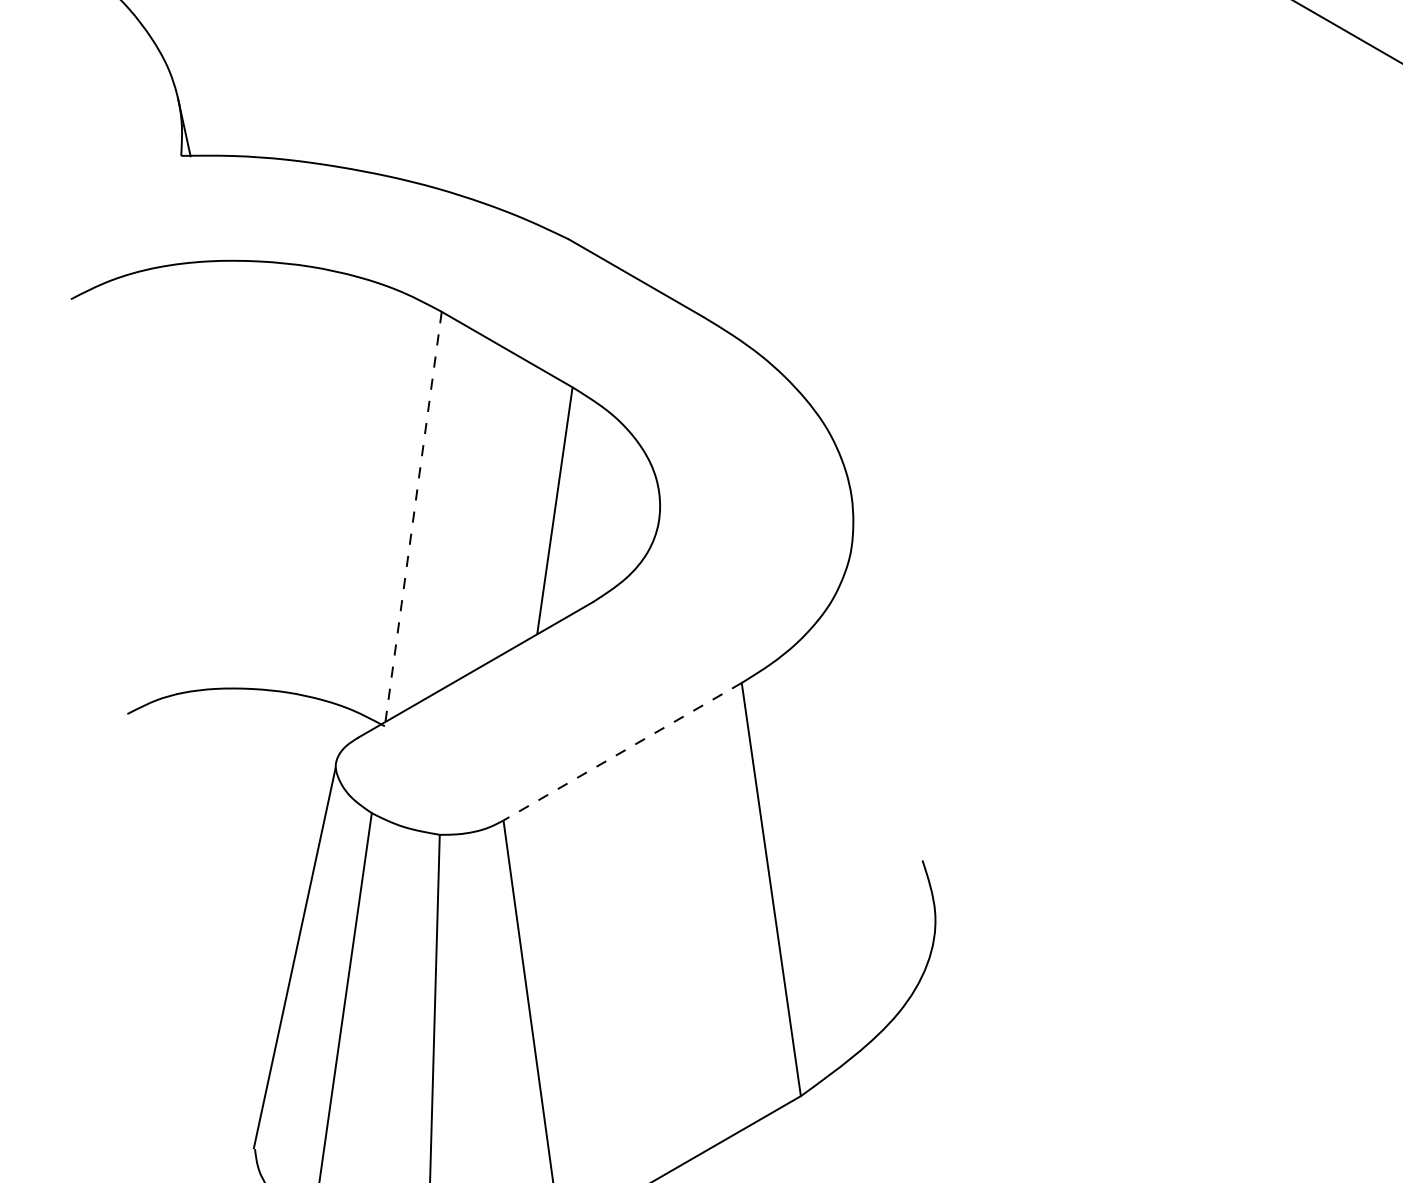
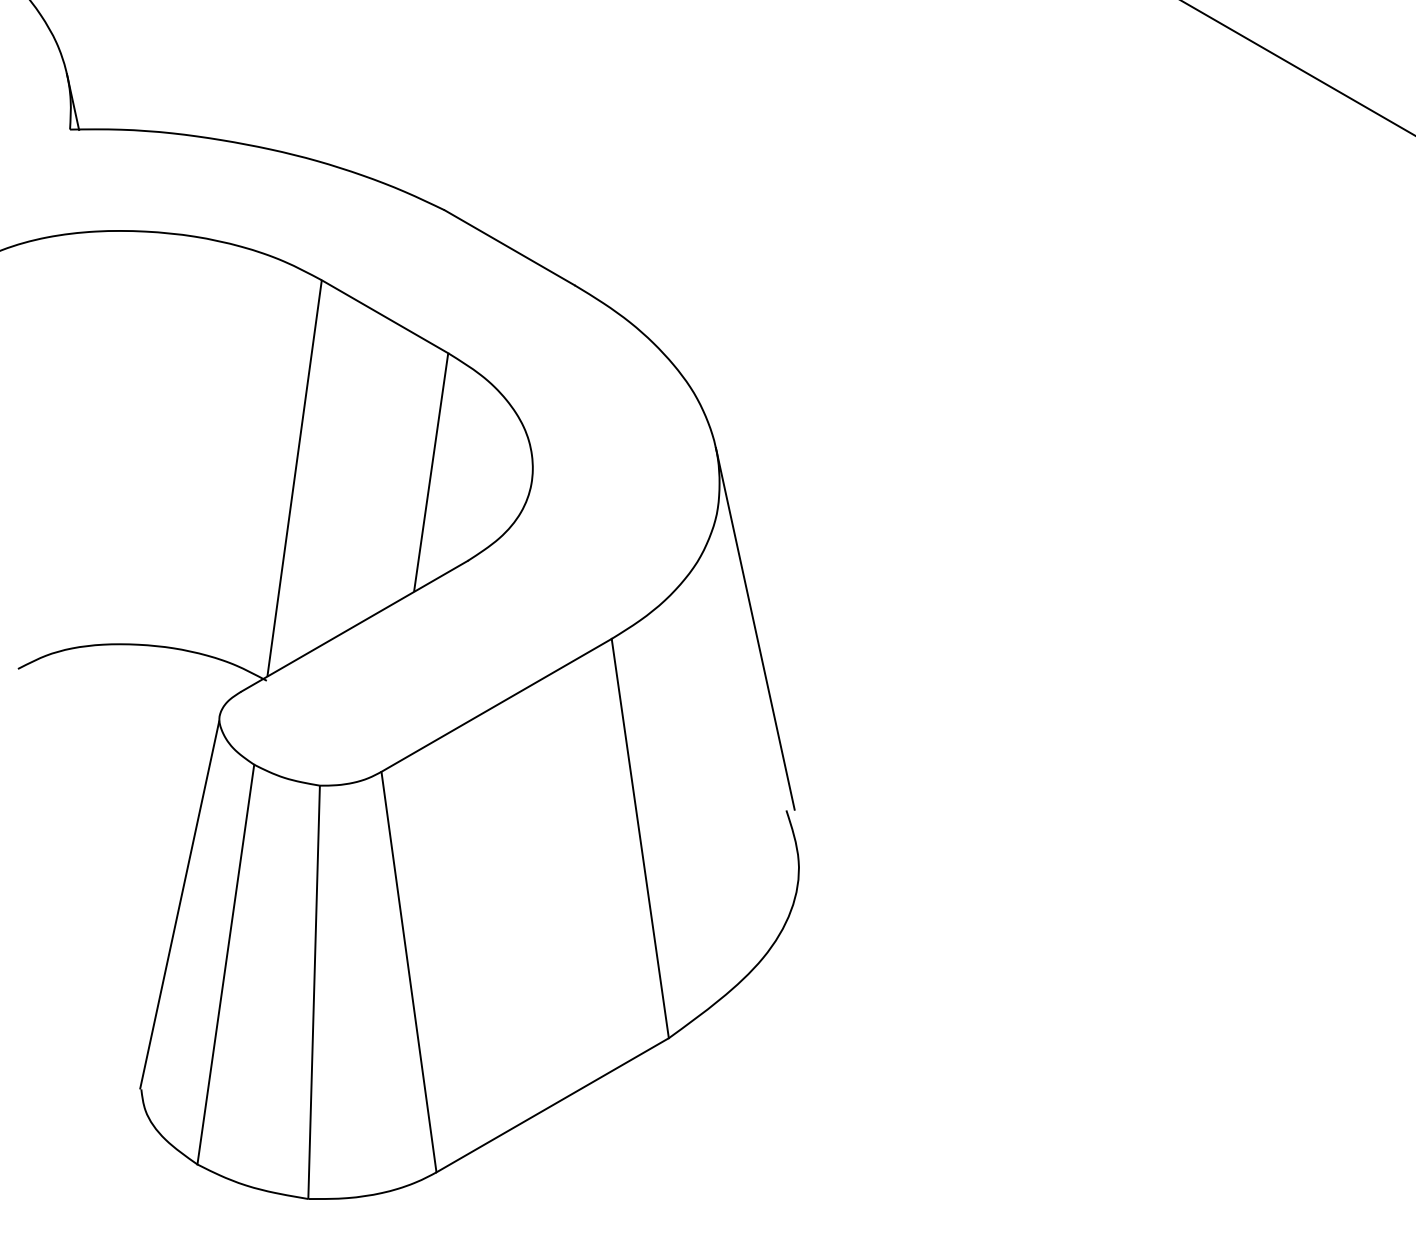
line: (413, 515) -> (294, 477), dashed -> solid
line: (889, 672) -> (754, 628), added
line: (622, 751) -> (496, 705), dashed -> solid

